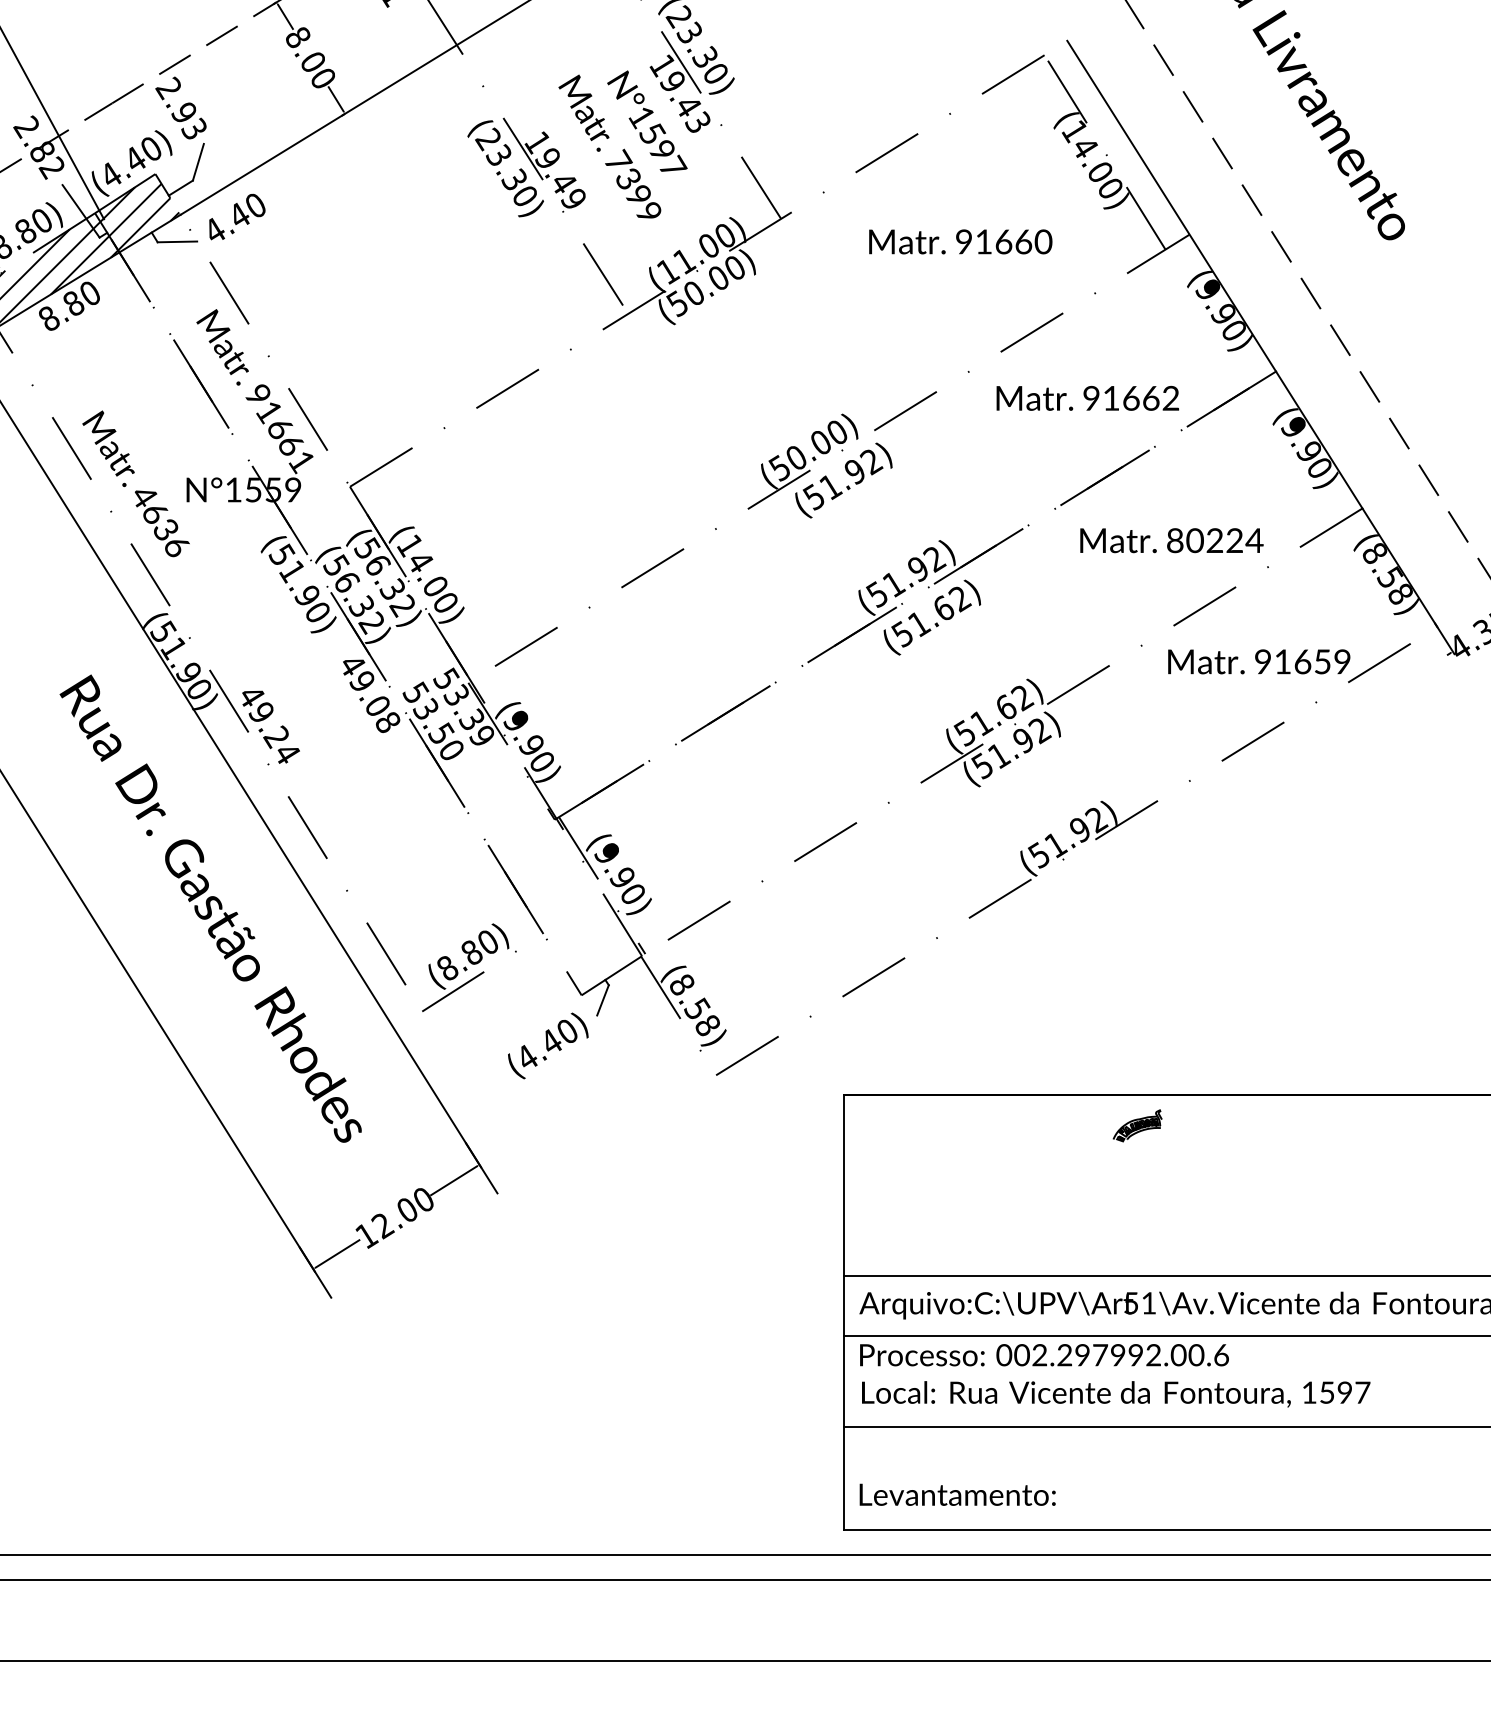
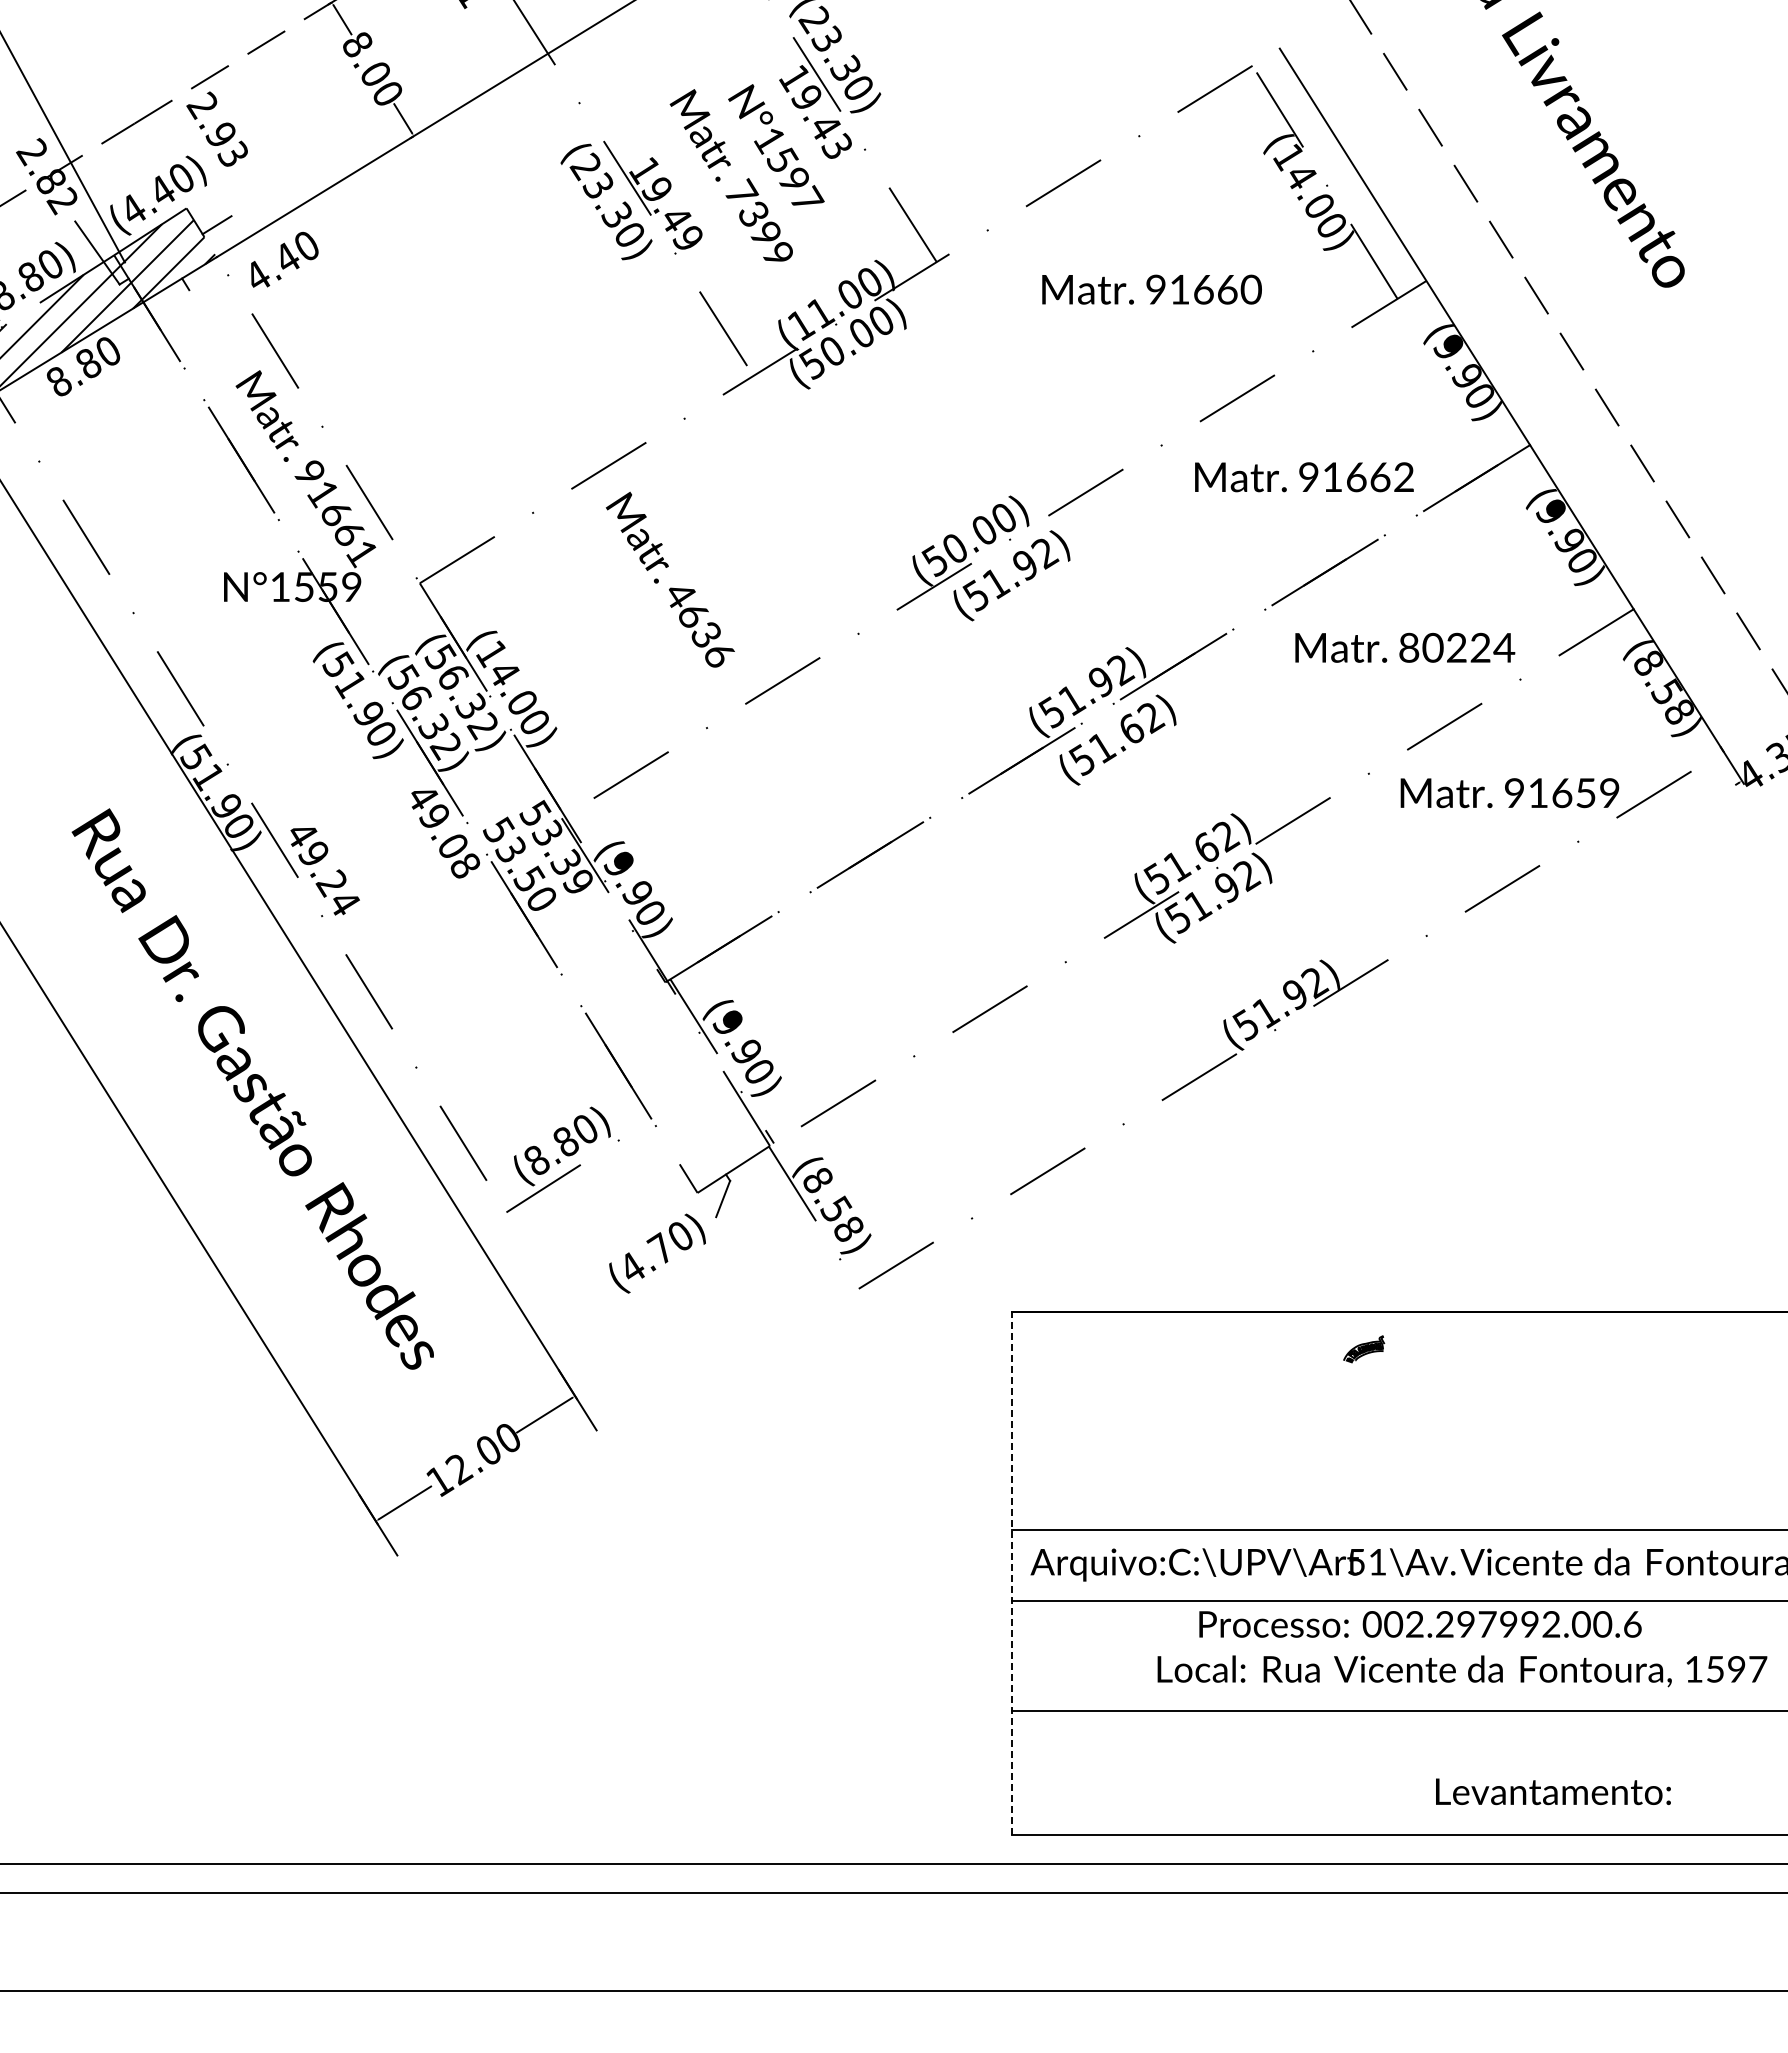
line: (197, 162) -> (237, 194), removed
line: (177, 241) -> (212, 289), removed
text: (135, 483) -> (669, 579), moved
text: (549, 1040) -> (659, 1247), (4.40) -> (4.70)
part: (1137, 1125) -> (1363, 1348), size x0.7
line: (844, 1311) -> (1012, 1572), solid -> dashed
text: (1044, 1355) -> (1420, 1624), moved
text: (1116, 1394) -> (1462, 1671), moved
text: (957, 1494) -> (1553, 1791), moved

